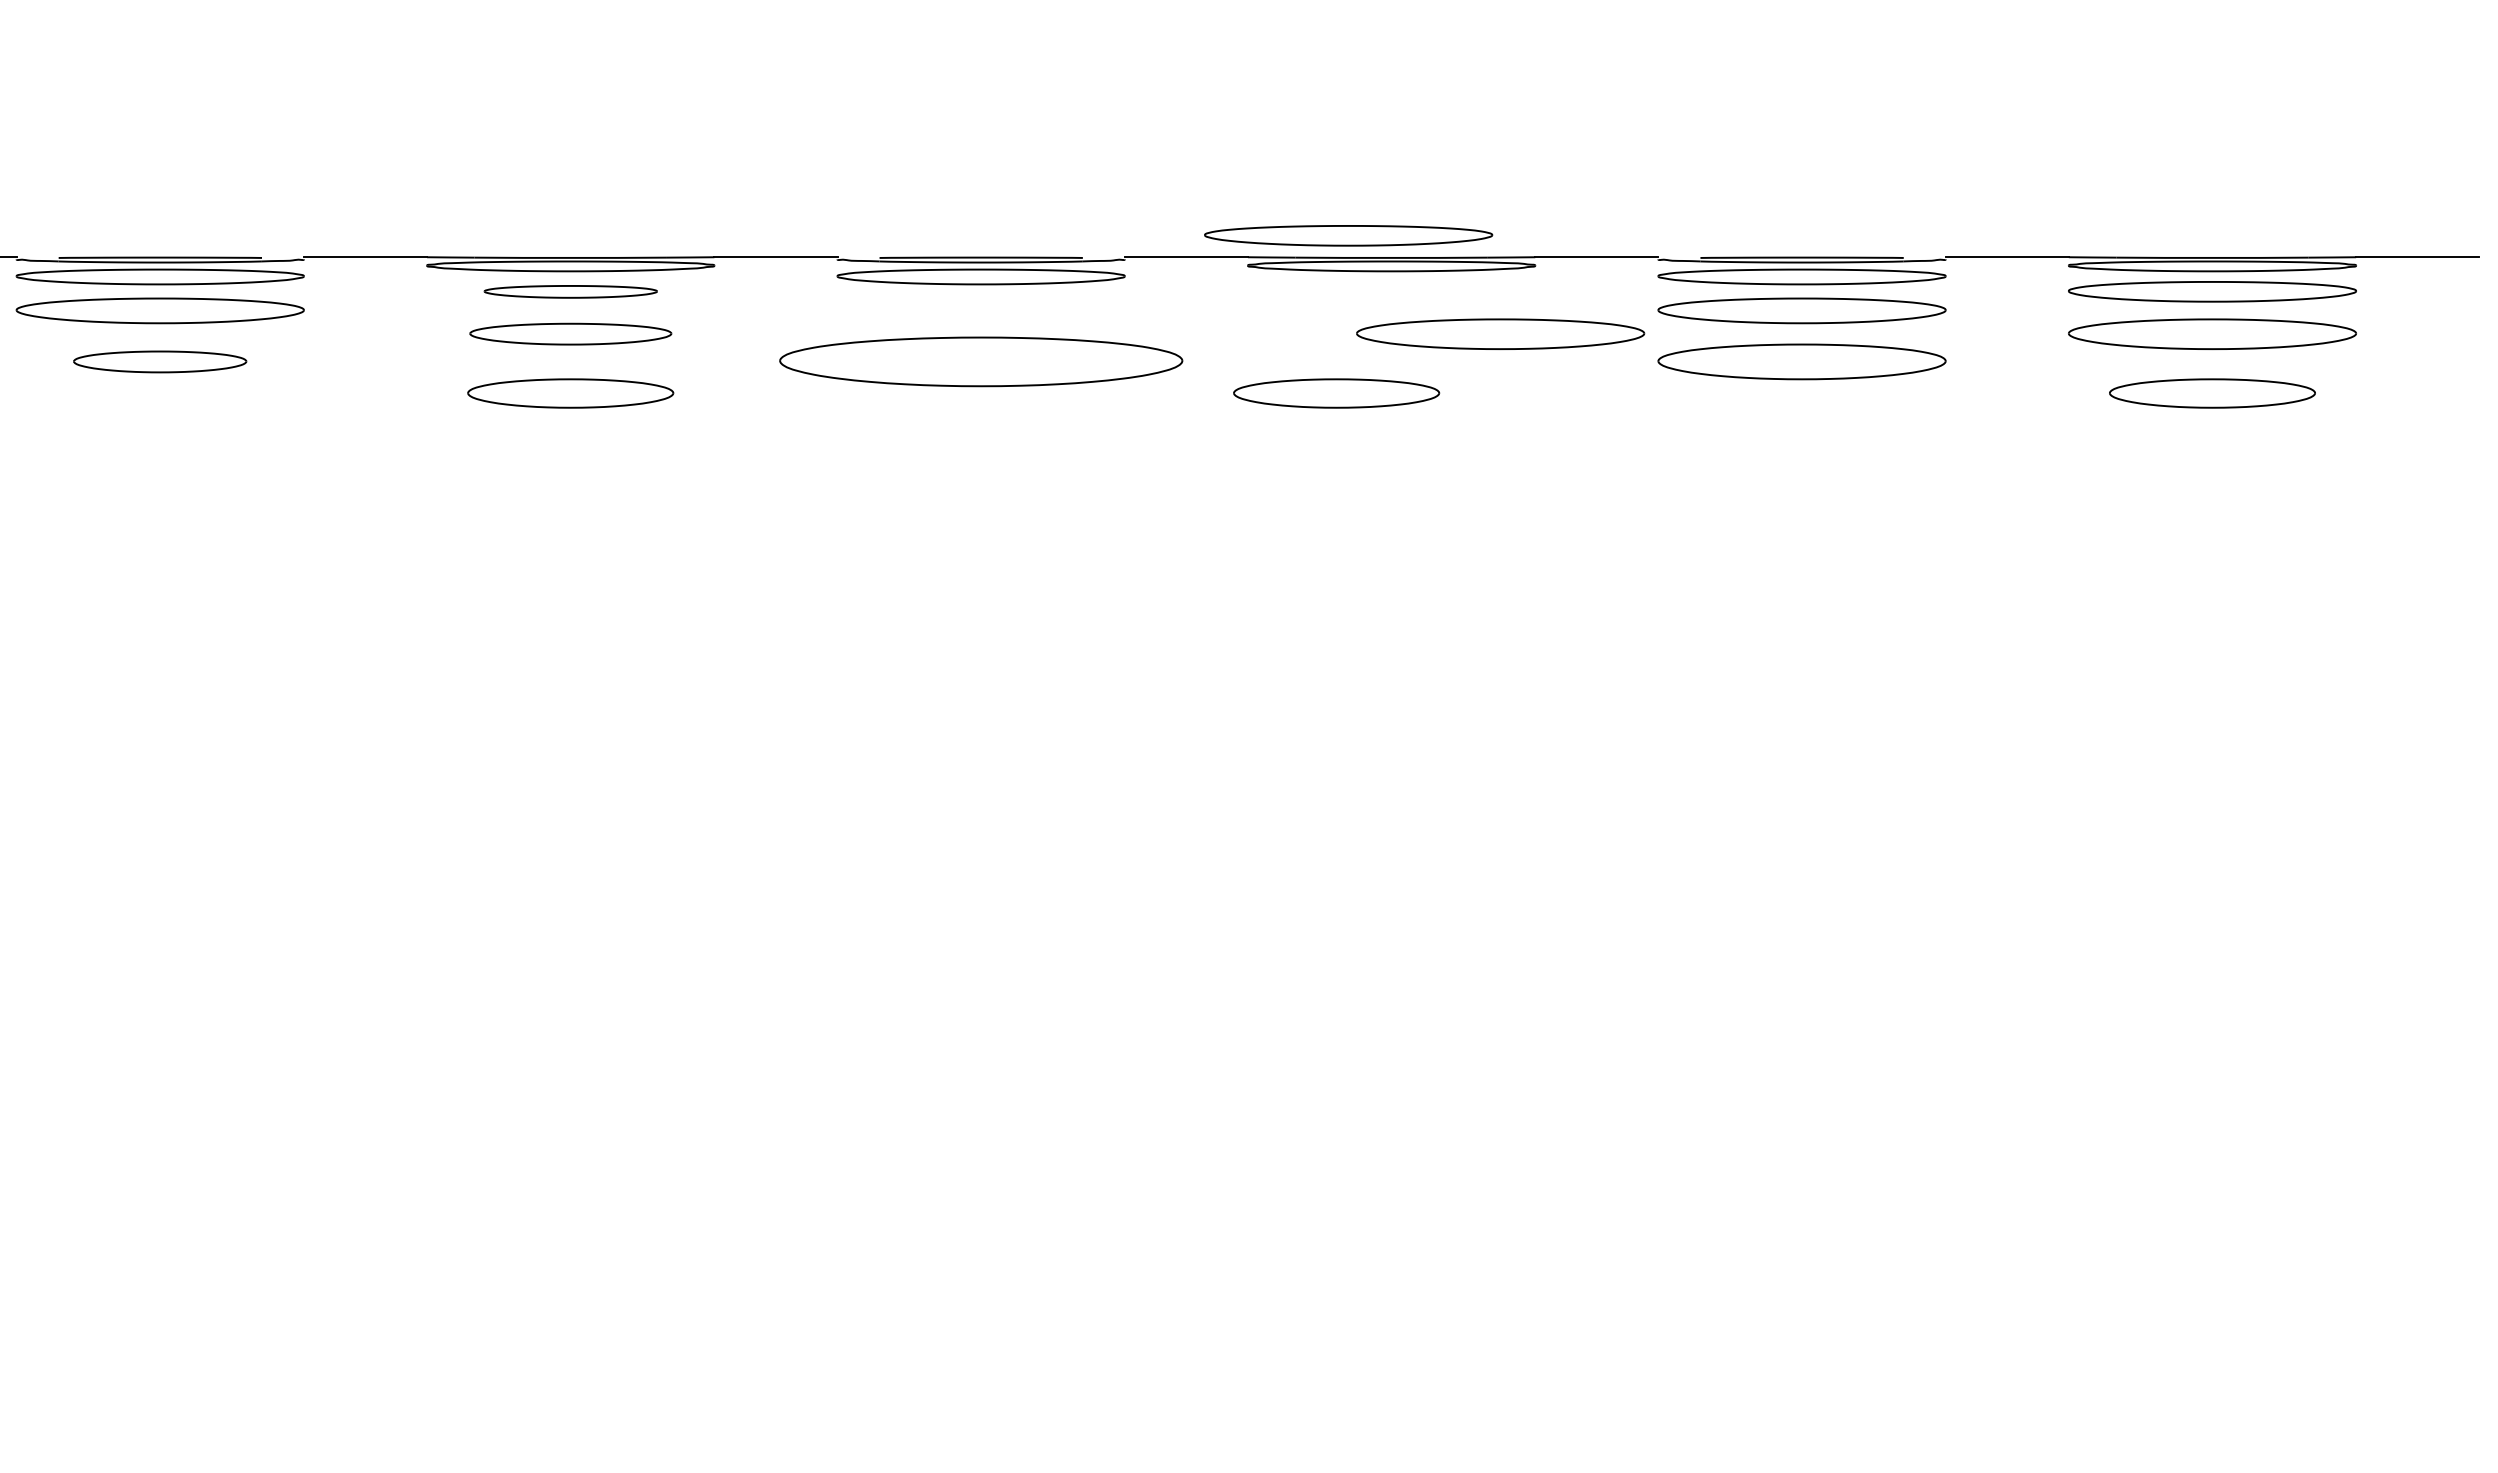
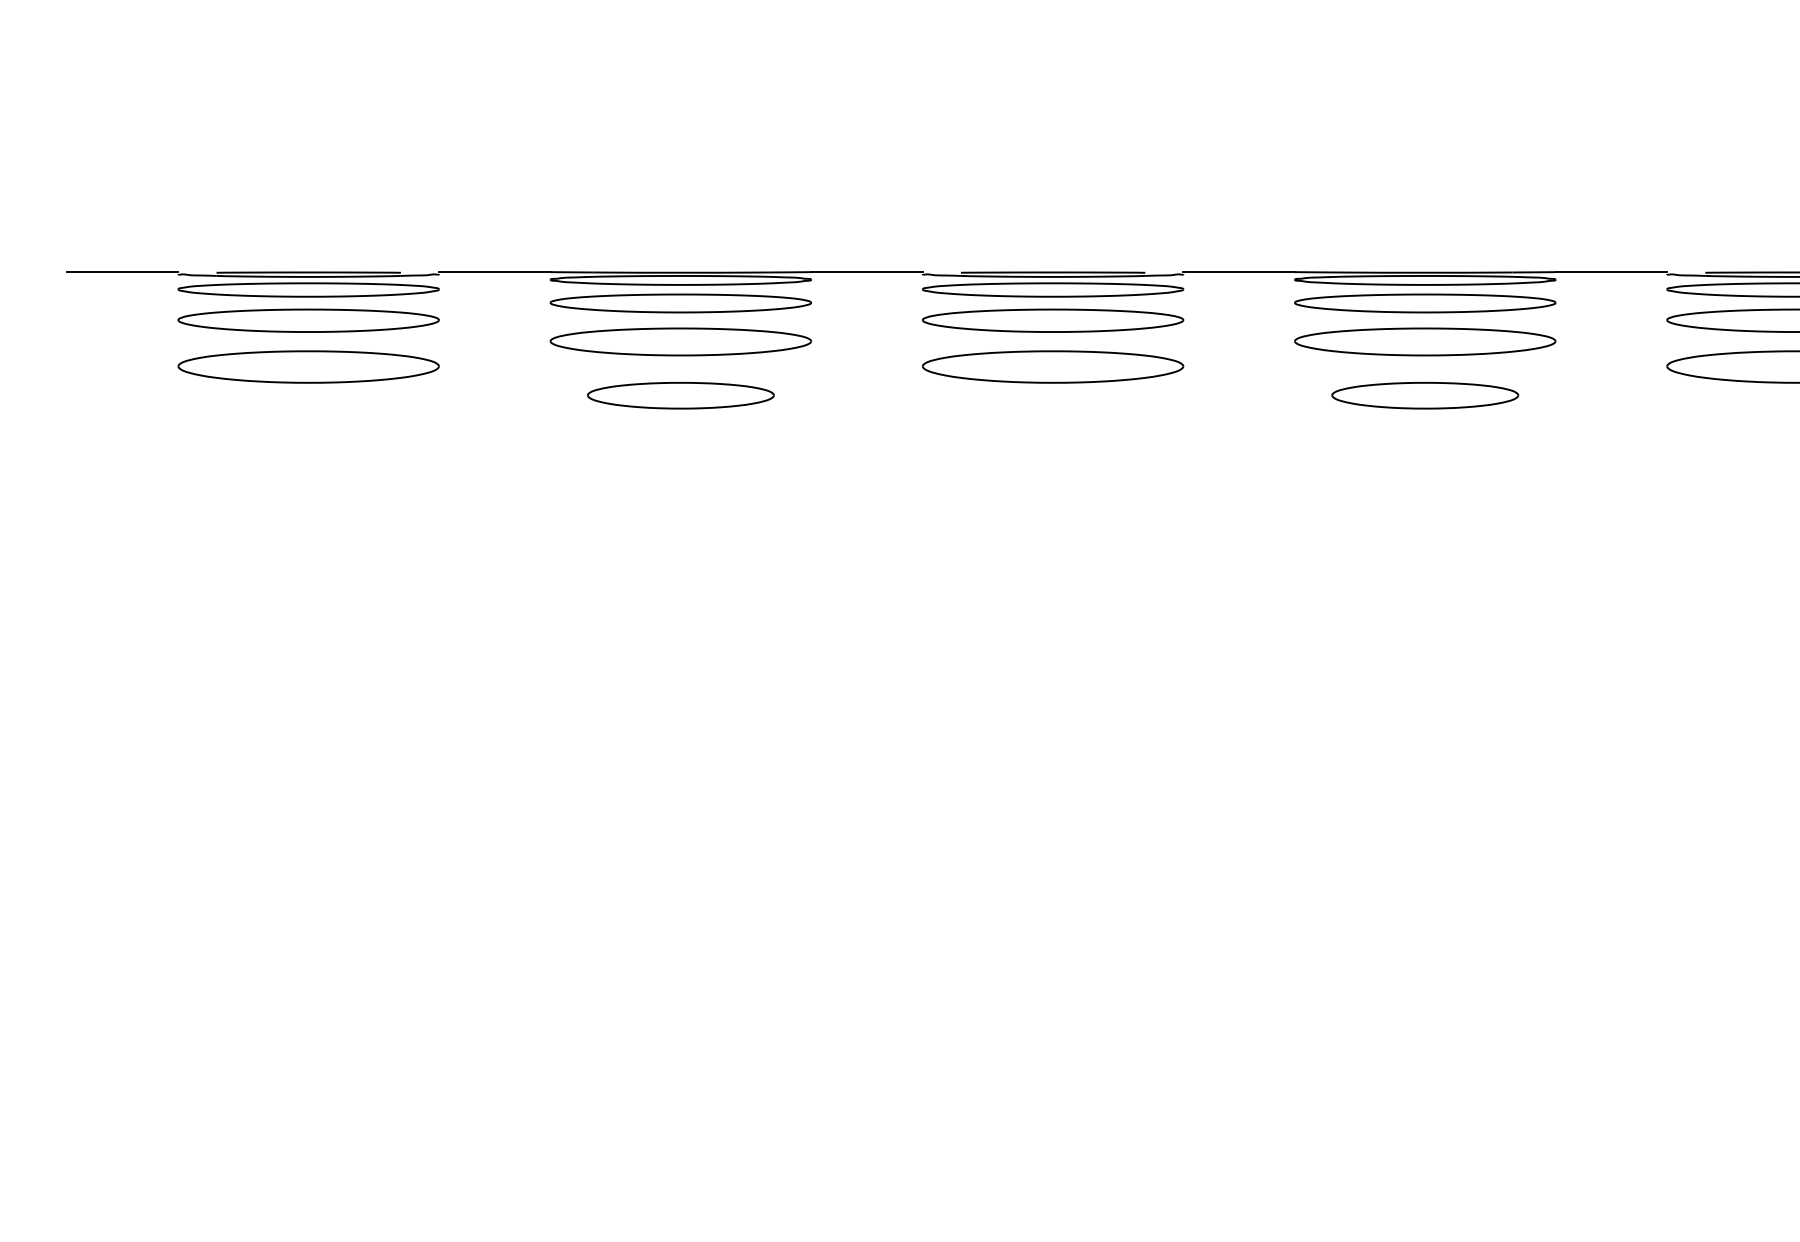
part: (1348, 235) -> (1425, 303), moved
part: (570, 291) -> (680, 303), size x1.67
part: (980, 310) -> (1052, 320), added
part: (570, 333) -> (680, 341), size x1.43
part: (1500, 333) -> (1425, 341), moved
part: (159, 361) -> (307, 366), size x1.67
part: (980, 361) -> (1052, 366), size x0.71
part: (1336, 393) -> (1425, 395), moved

